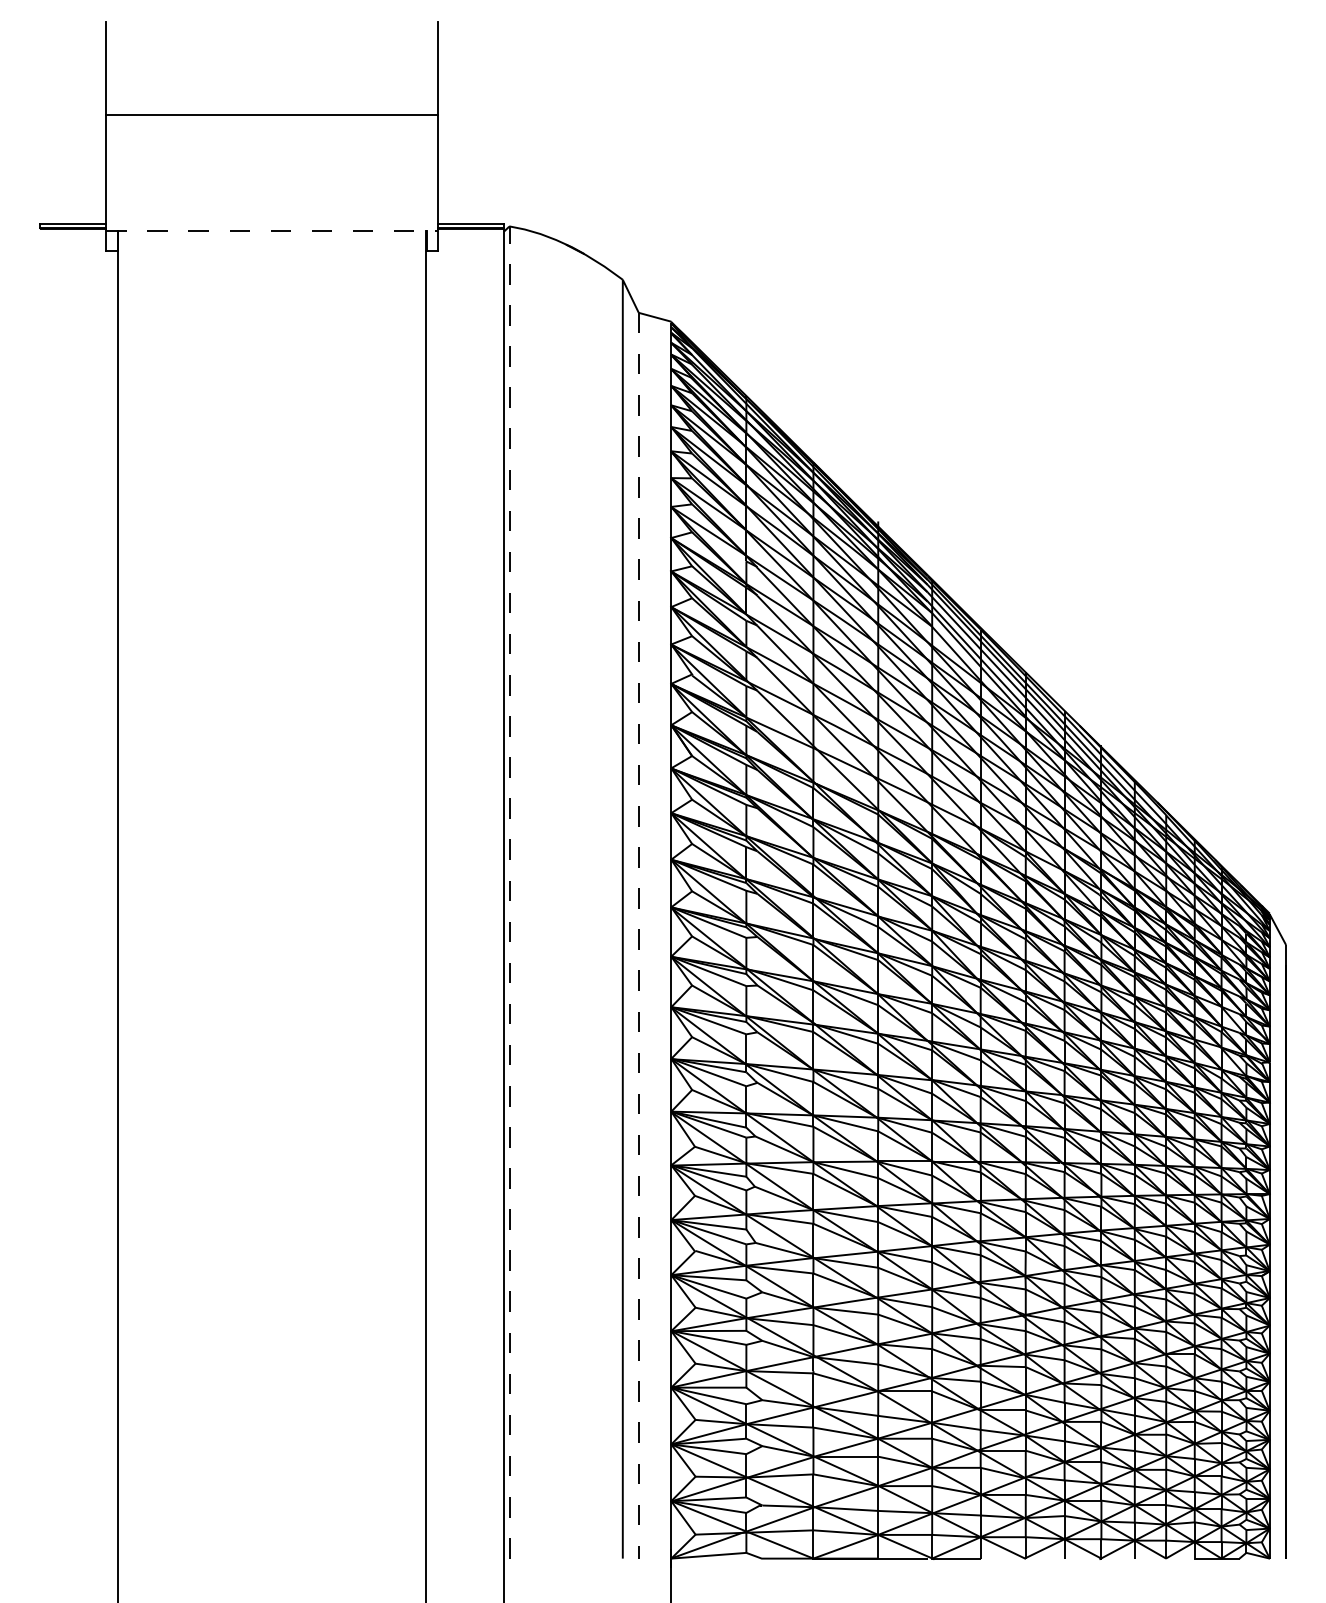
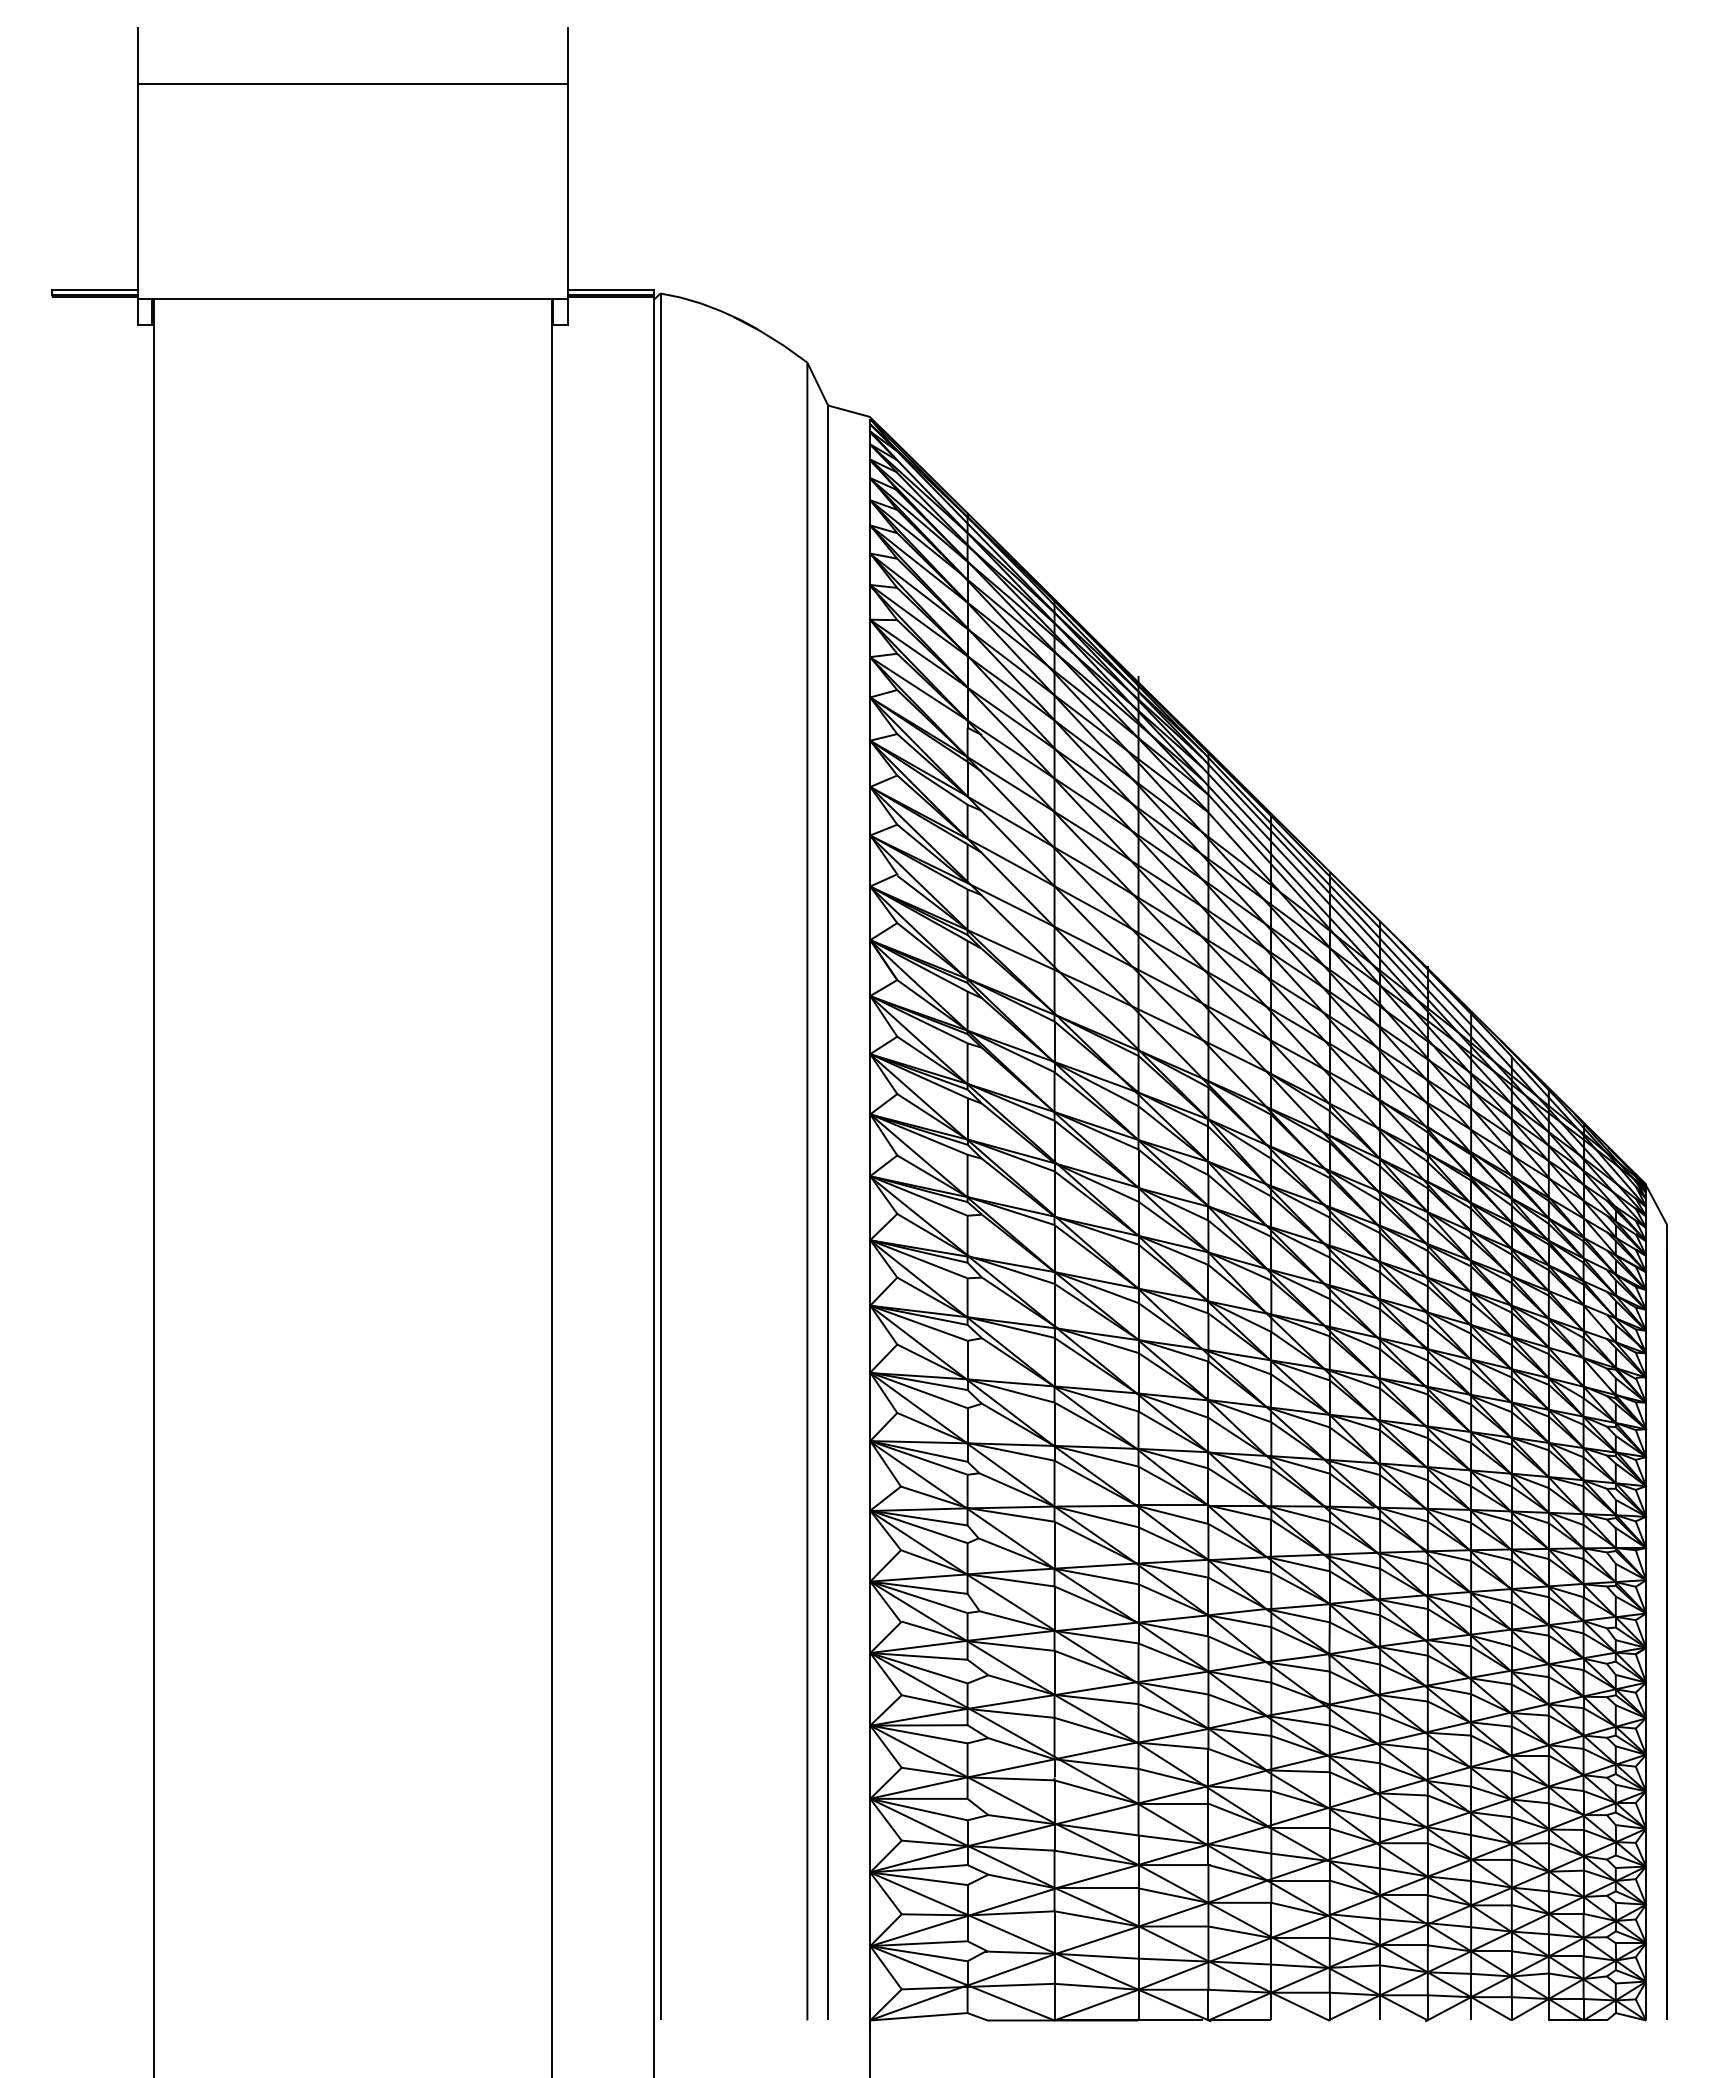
line: (271, 115) -> (352, 84), moved
line: (271, 231) -> (352, 299), dashed -> solid
line: (509, 892) -> (660, 1156), dashed -> solid
line: (639, 936) -> (828, 1213), dashed -> solid

